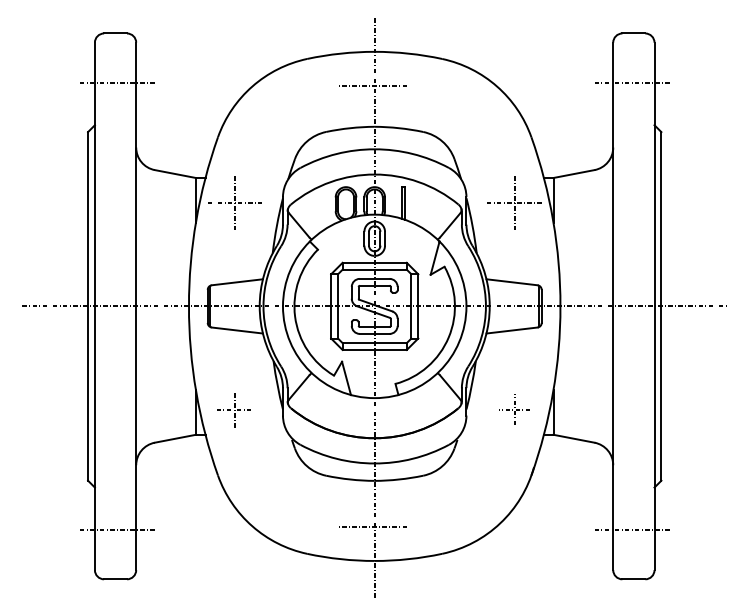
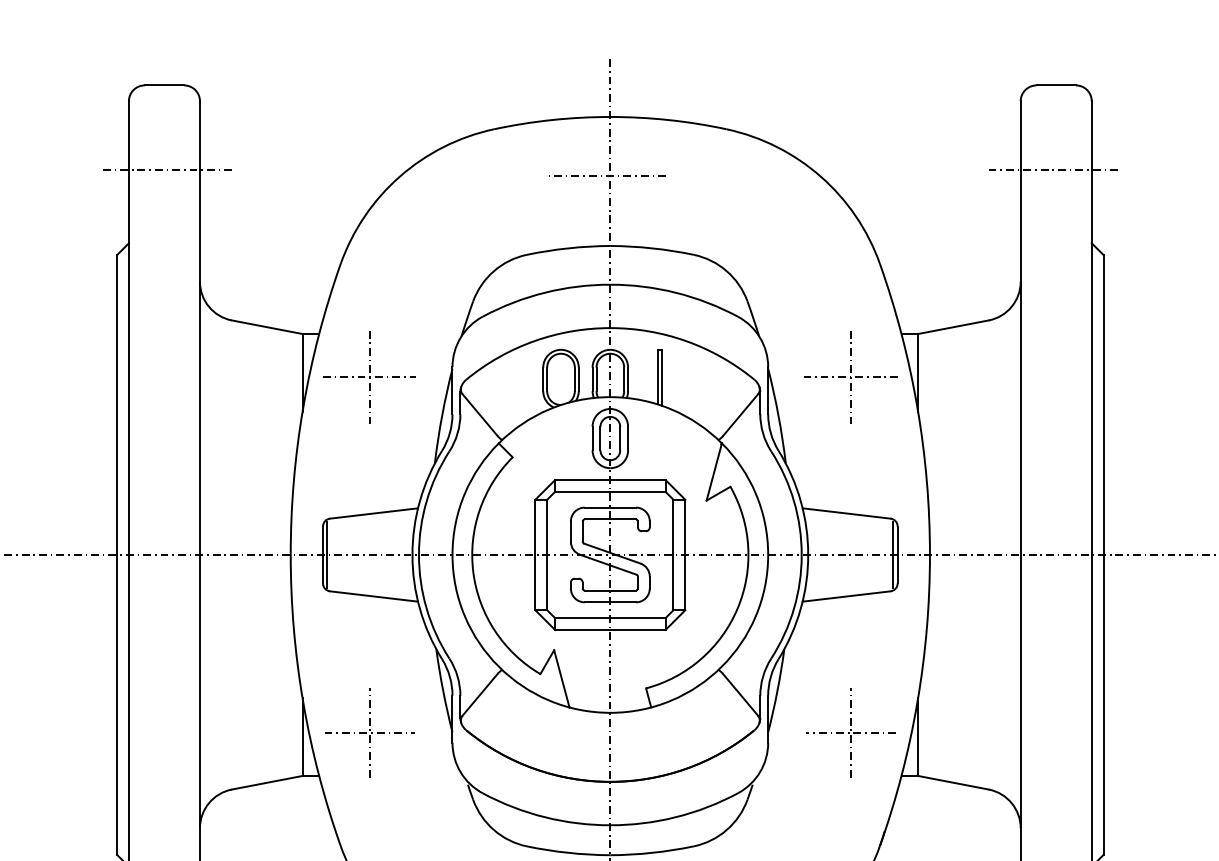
part: (234, 409) -> (369, 732), size x1.43
part: (514, 409) -> (850, 732), size x1.67

